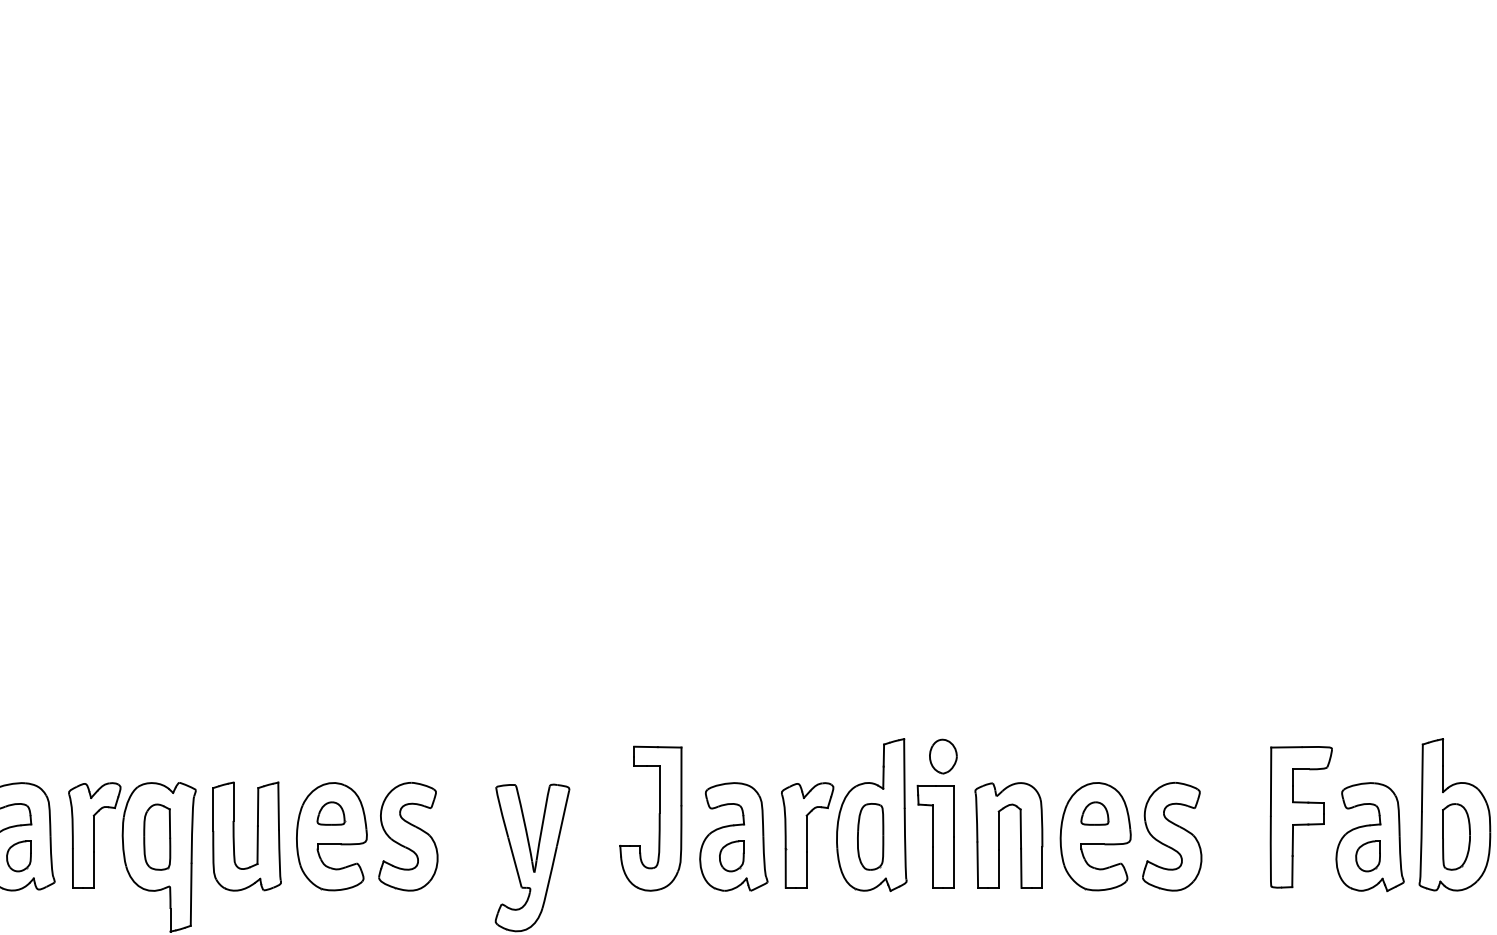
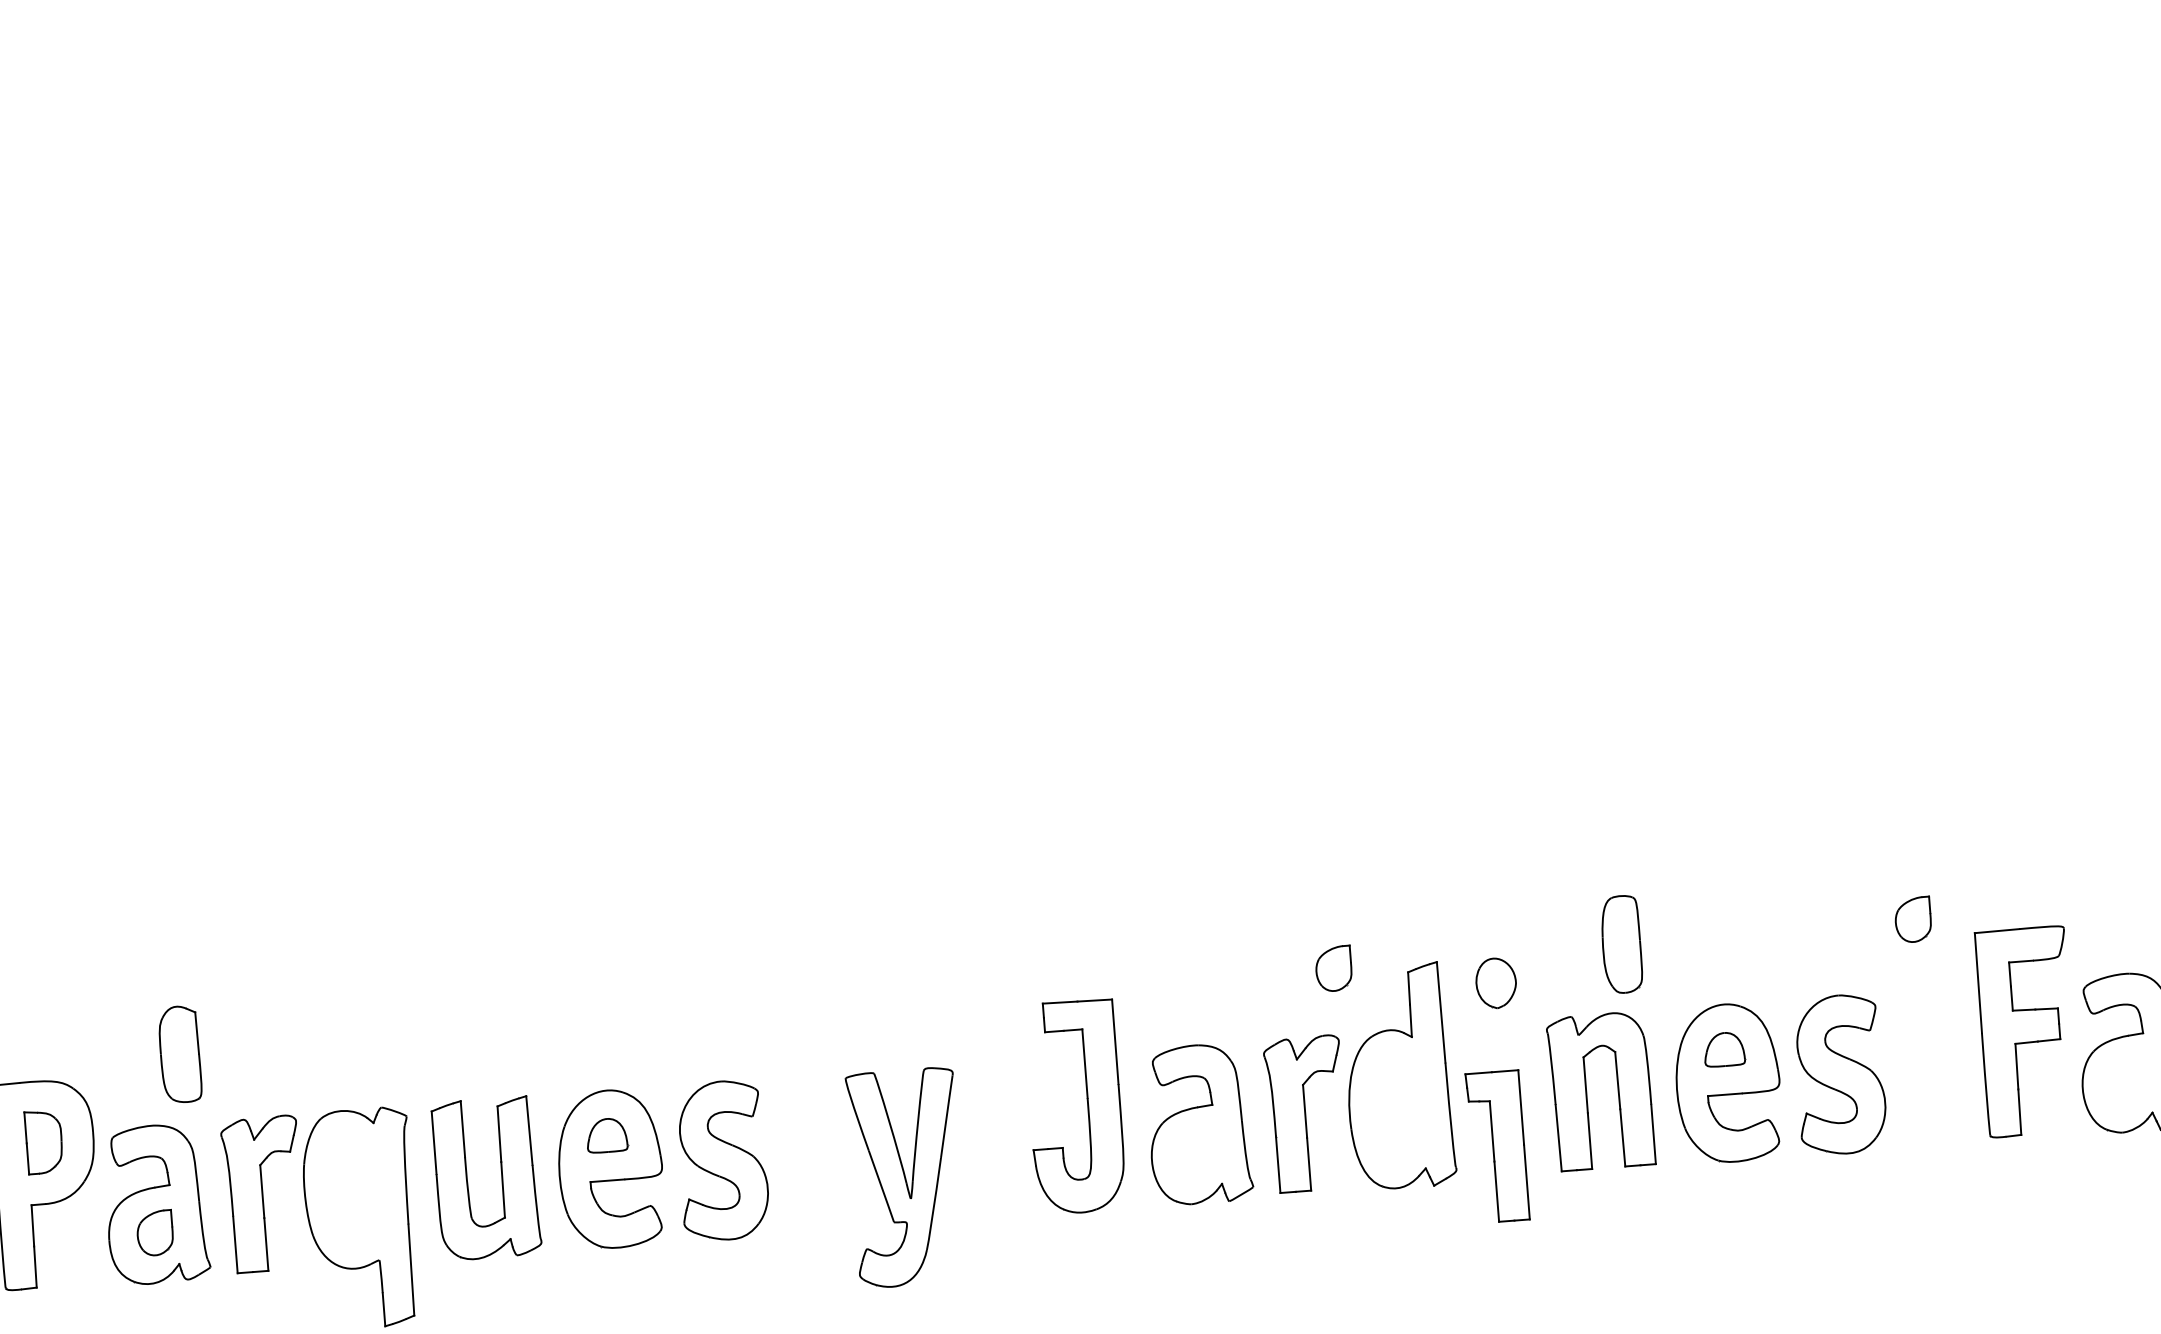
part: (157, 836) -> (180, 1053), moved
part: (870, 836) -> (1621, 944), moved
part: (935, 836) -> (1497, 1146), moved
part: (731, 856) -> (1333, 969), moved
part: (1367, 856) -> (1912, 920), moved

